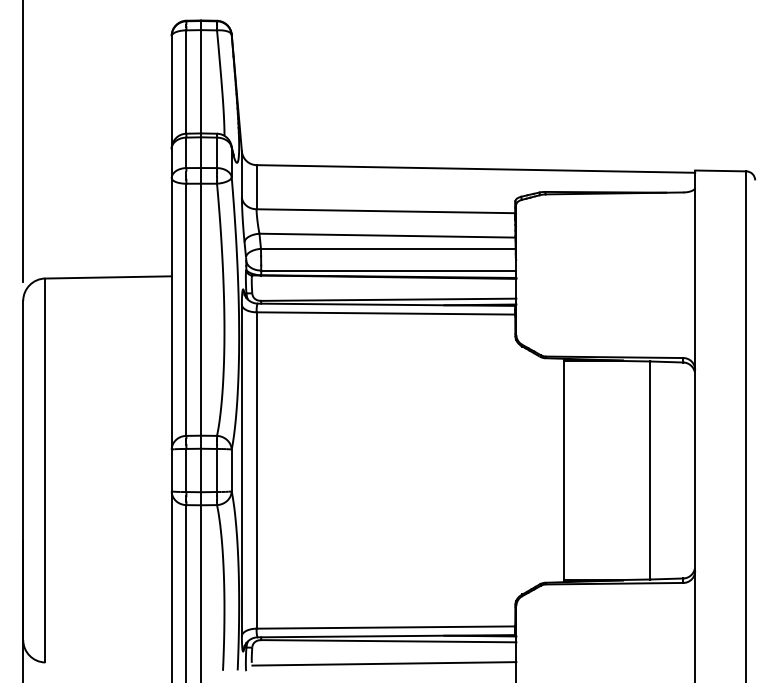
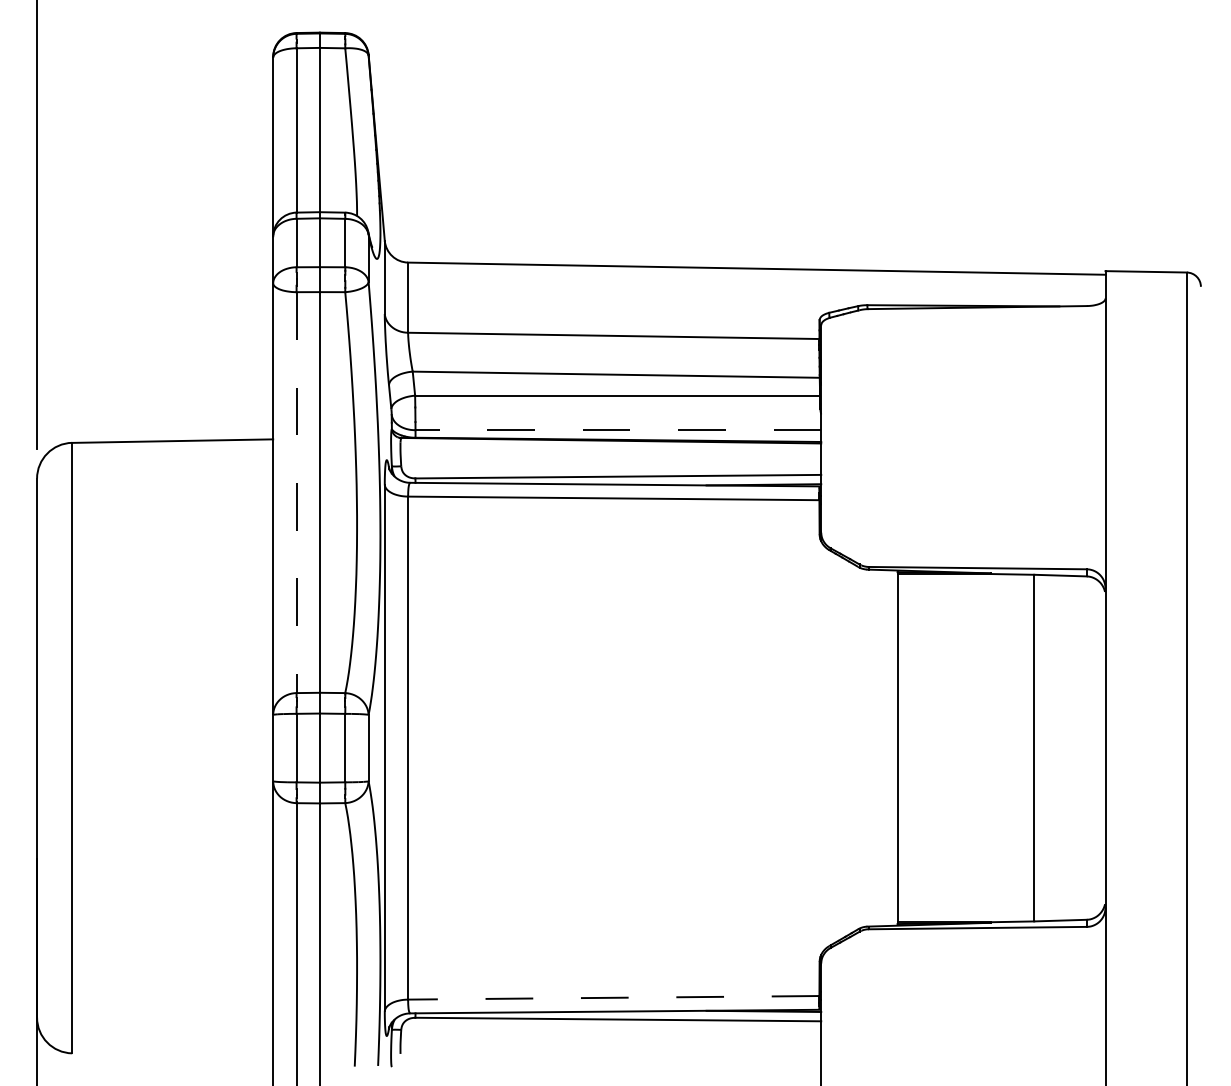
line: (388, 270) -> (617, 430), solid -> dashed
line: (186, 310) -> (296, 493), solid -> dashed
line: (385, 627) -> (613, 997), solid -> dashed
line: (384, 663) -> (611, 1054), removed

